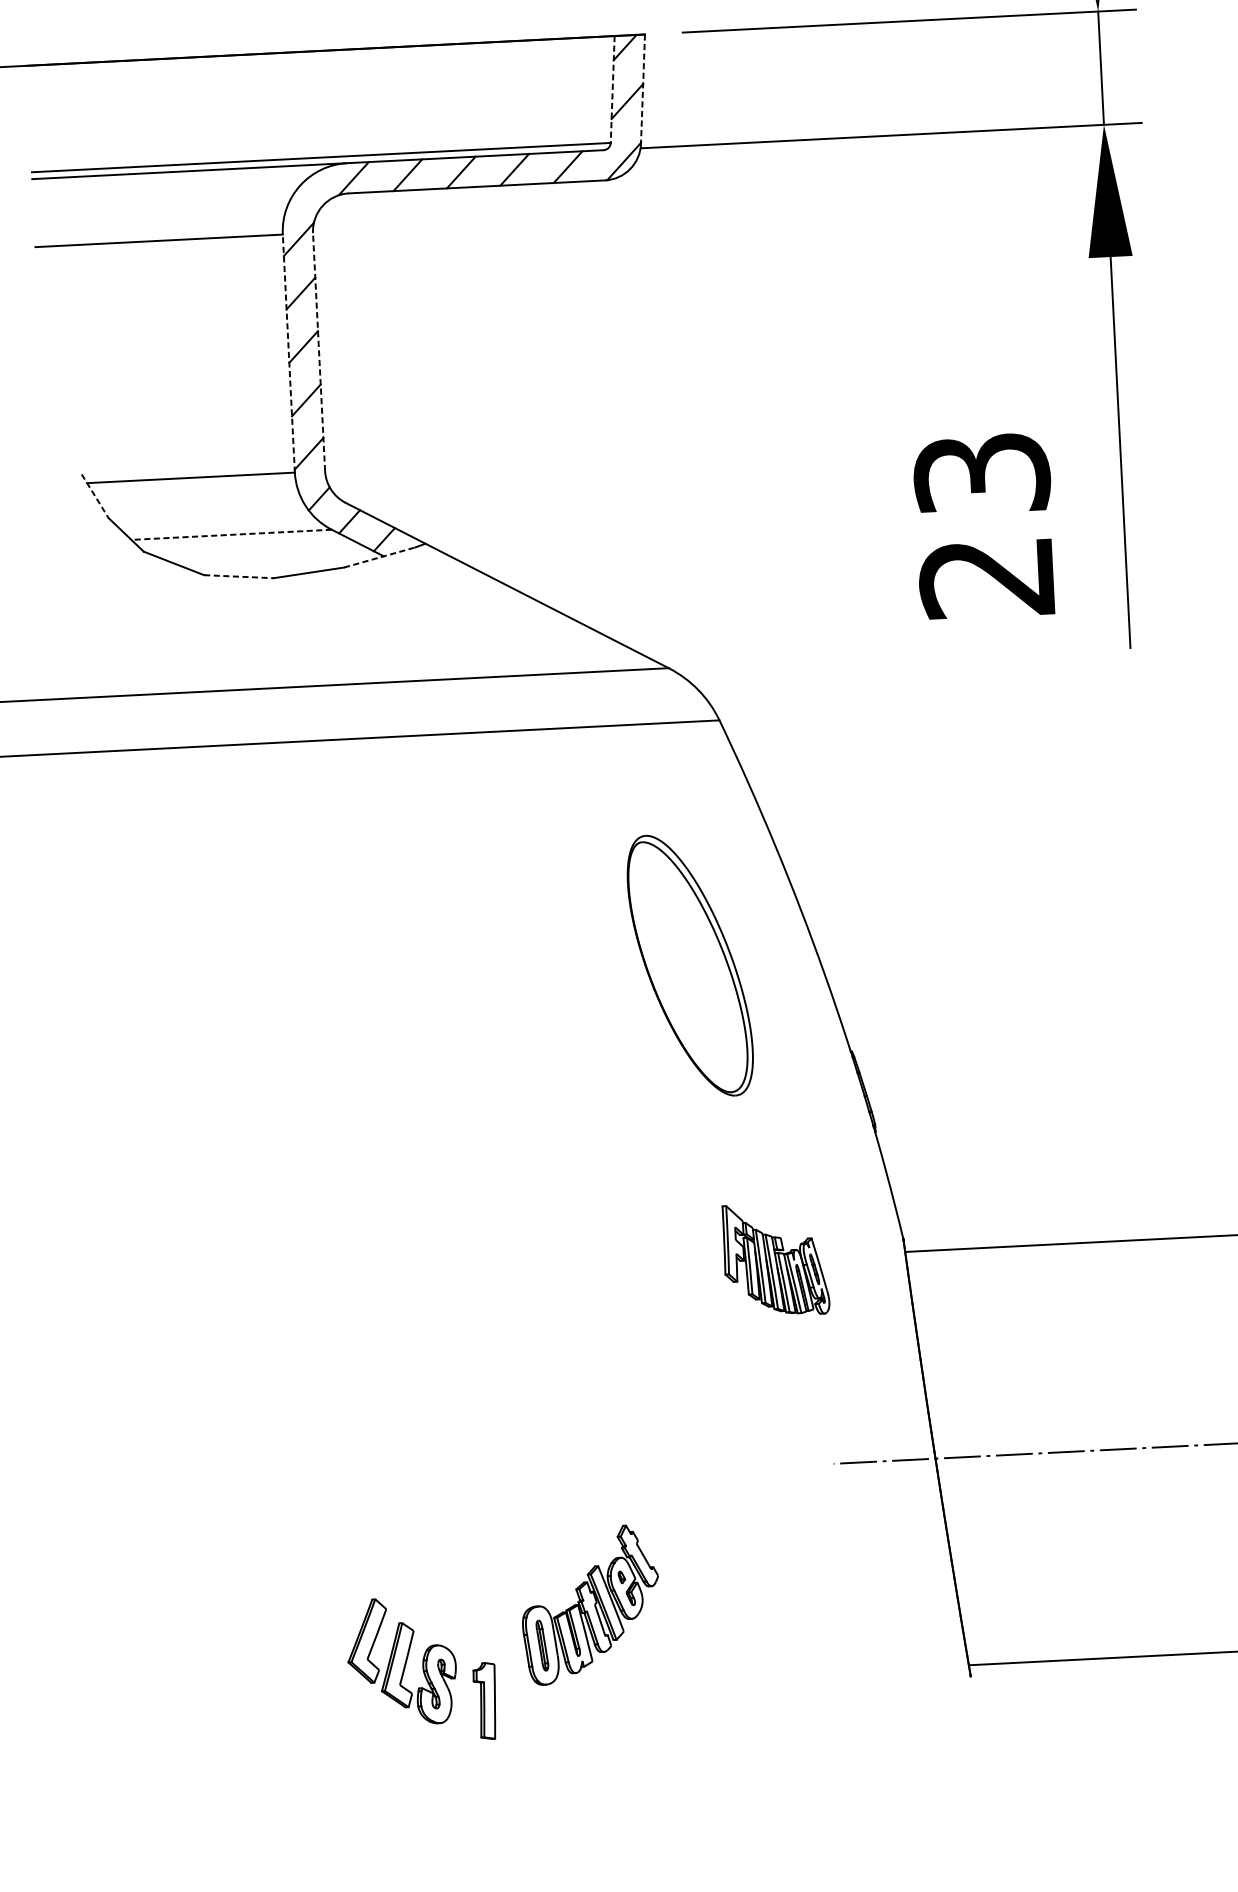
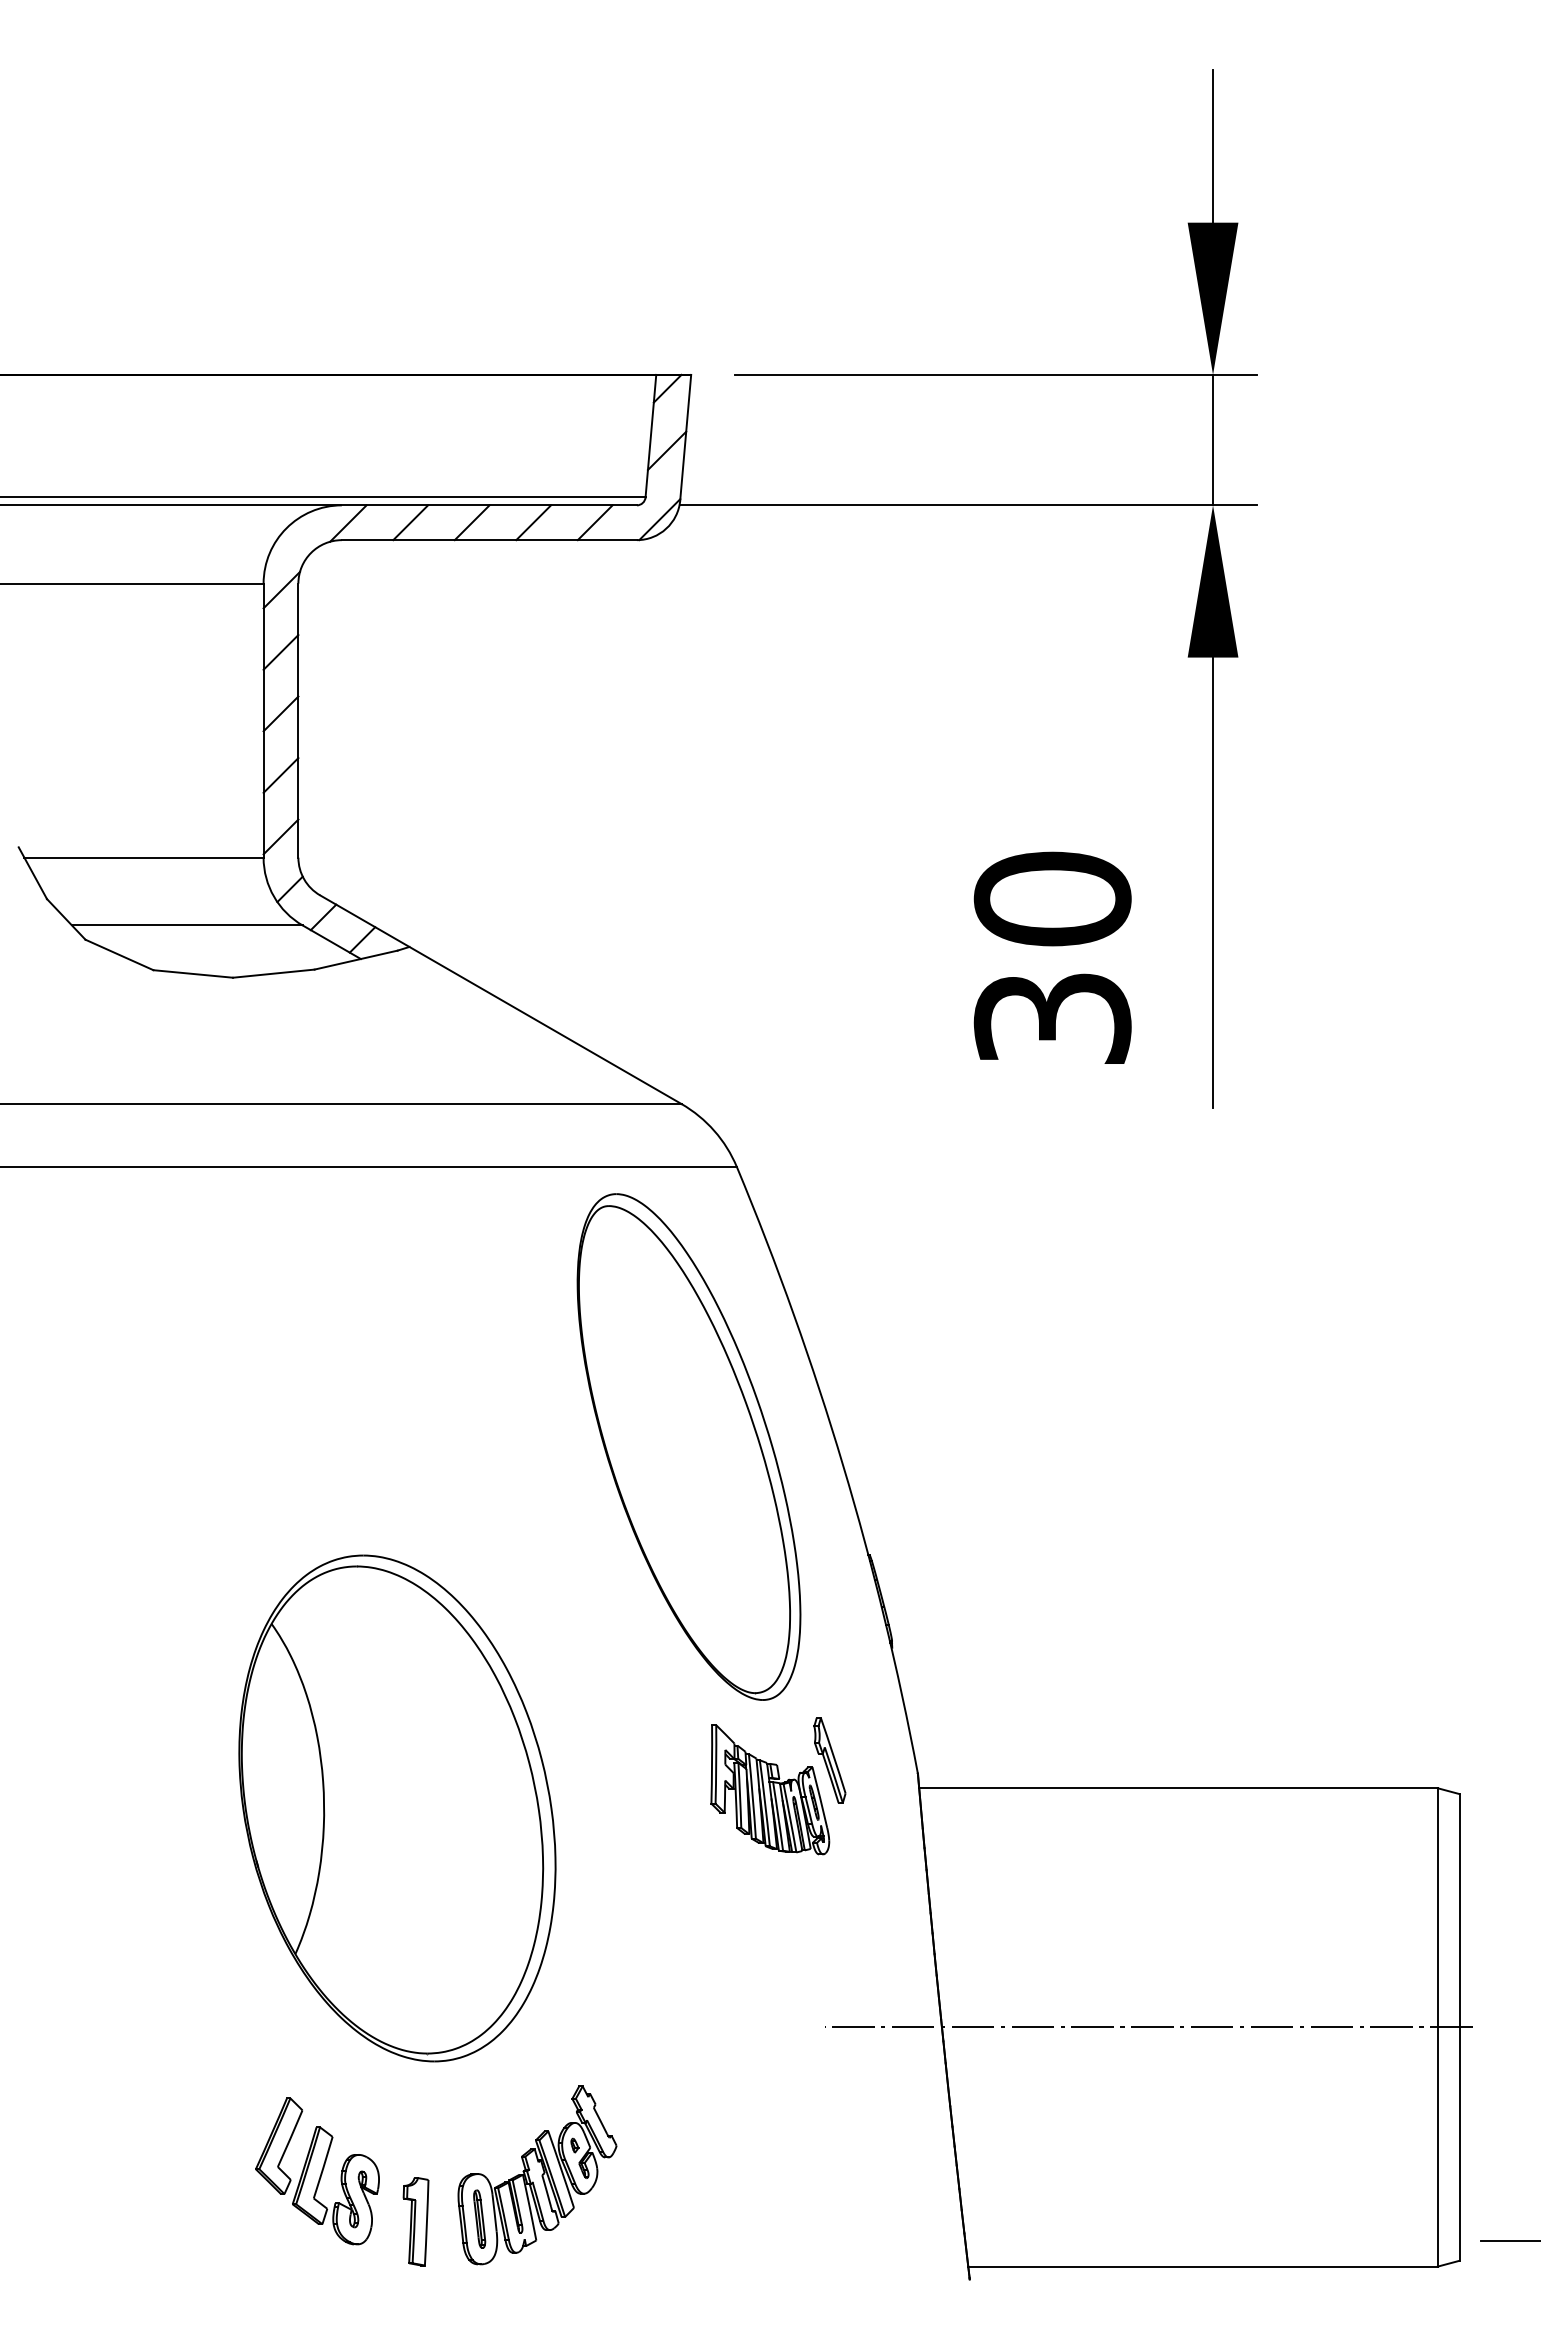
line: (612, 89) -> (650, 436), dashed -> solid
line: (642, 89) -> (685, 438), dashed -> solid
line: (319, 351) -> (298, 720), dashed -> solid
line: (288, 353) -> (263, 720), dashed -> solid
line: (95, 496) -> (33, 873), dashed -> solid
text: (984, 524) -> (1052, 957), 23 -> 30
line: (230, 534) -> (186, 925), dashed -> solid
line: (380, 557) -> (356, 960), dashed -> solid
line: (239, 576) -> (193, 973), dashed -> solid
part: (689, 965) -> (688, 1446), size x1.67
part: (826, 1231) -> (829, 1760), added
part: (453, 1292) -> (397, 1808), added
part: (402, 1661) -> (317, 2171), moved
part: (485, 1700) -> (415, 2221), moved

